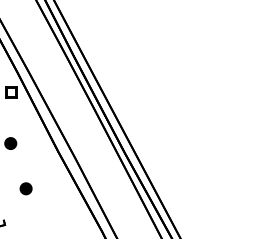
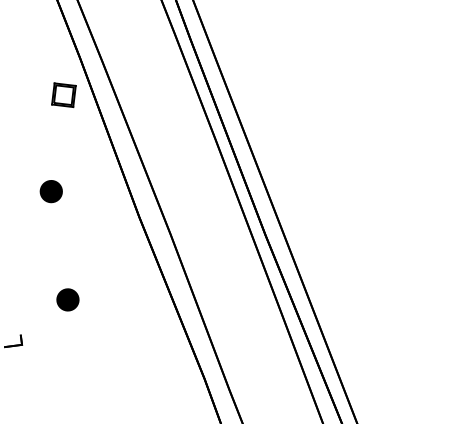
part: (25, 188) -> (66, 299), moved

